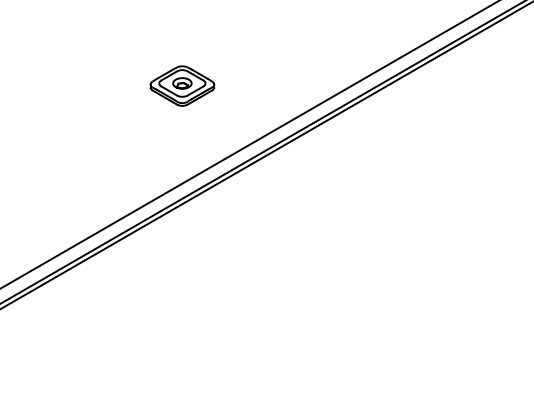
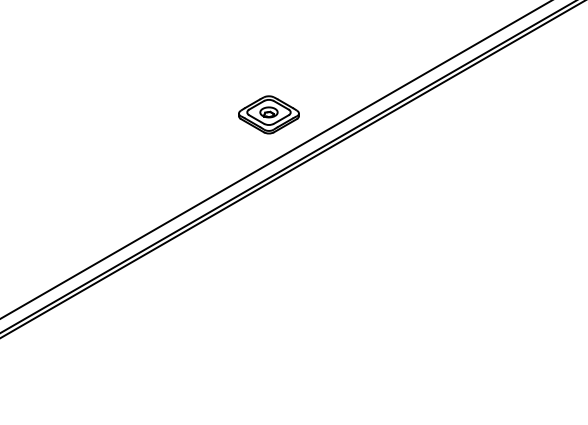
part: (181, 85) -> (268, 114), moved

